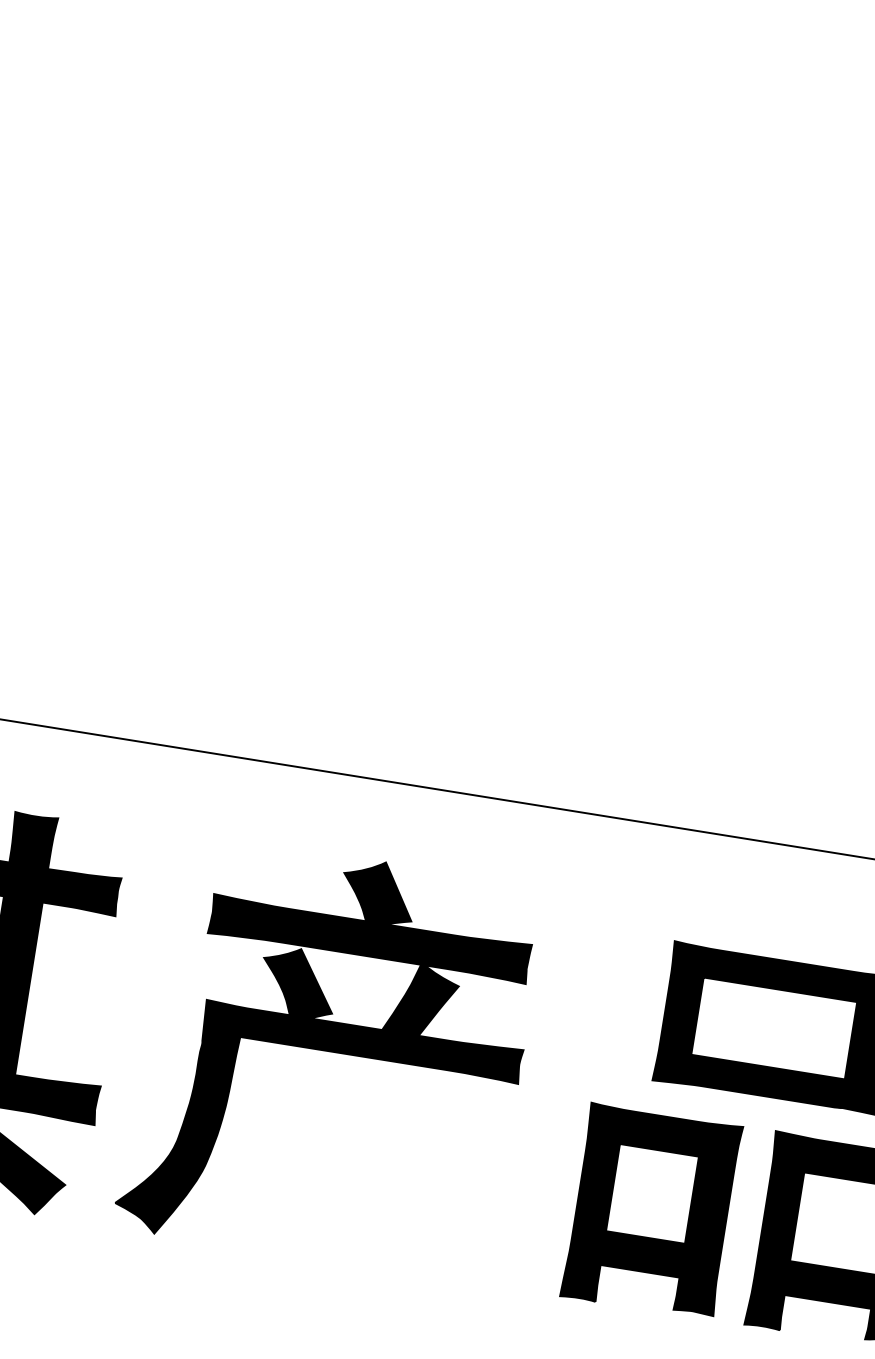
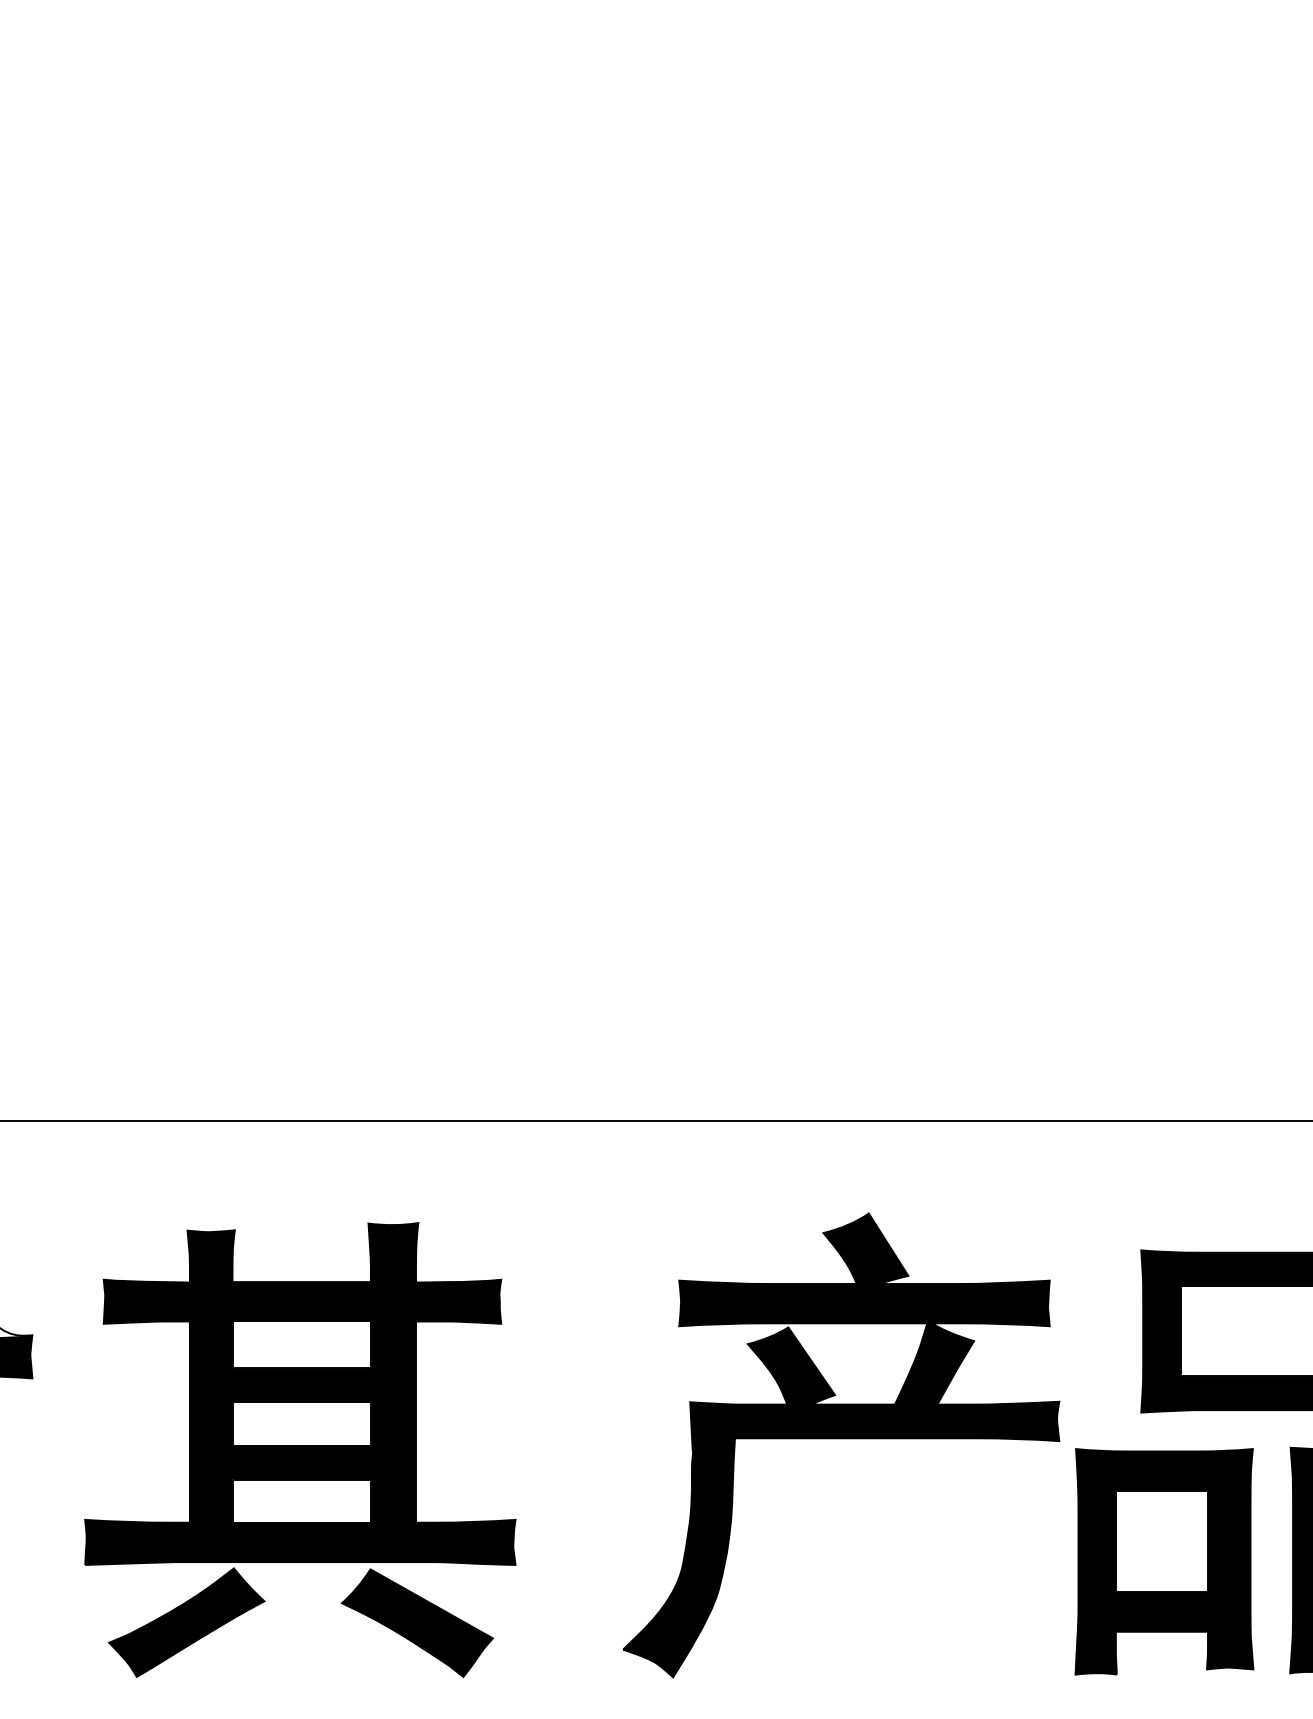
part: (330, 1057) -> (841, 1445), moved

